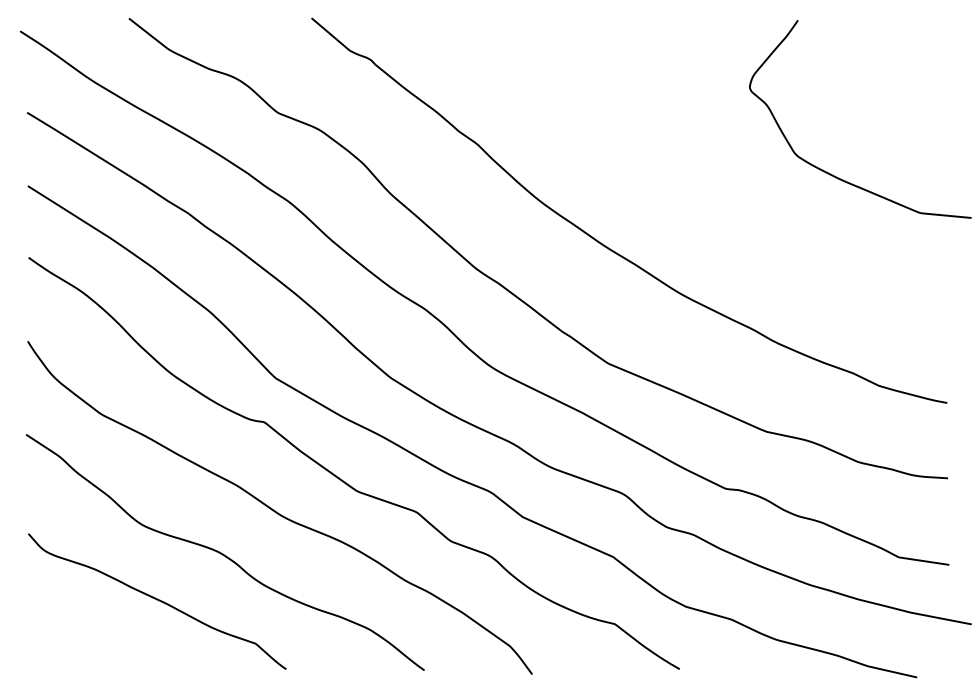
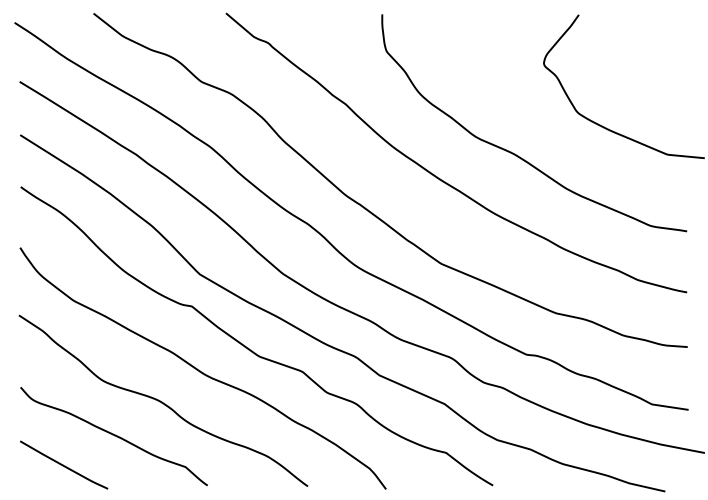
curve: (711, 212) -> (516, 154), added
curve: (87, 640) -> (63, 464), added

